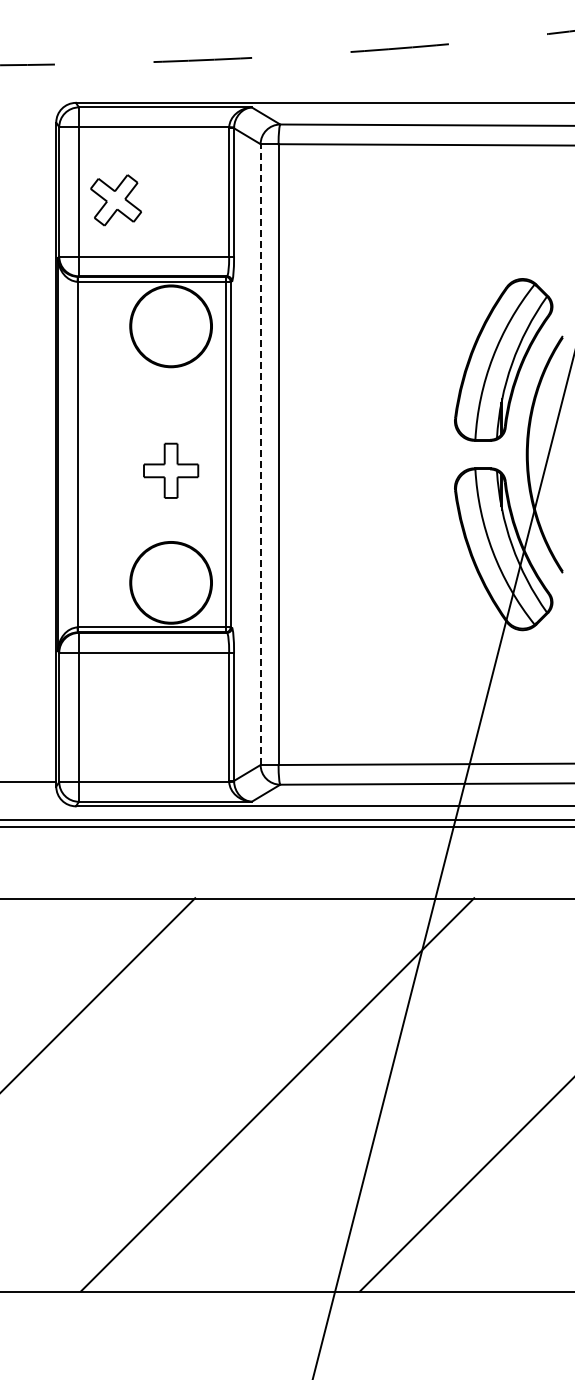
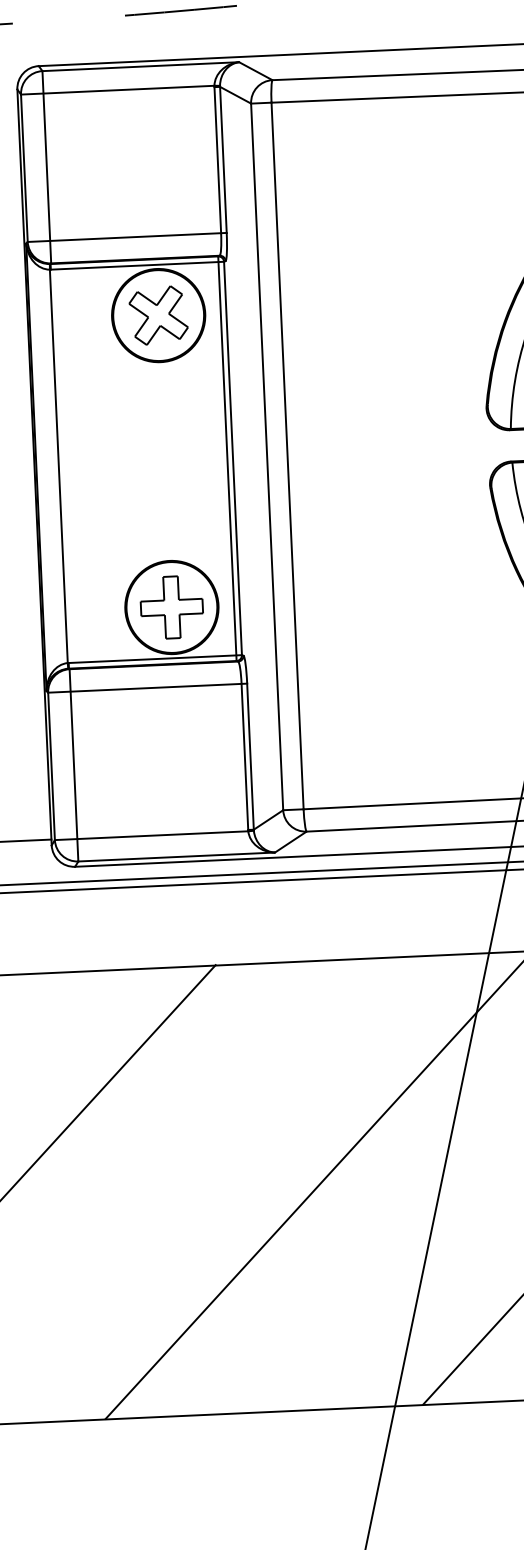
part: (115, 200) -> (157, 315), moved
line: (260, 454) -> (267, 456), dashed -> solid
part: (171, 470) -> (172, 607), moved

